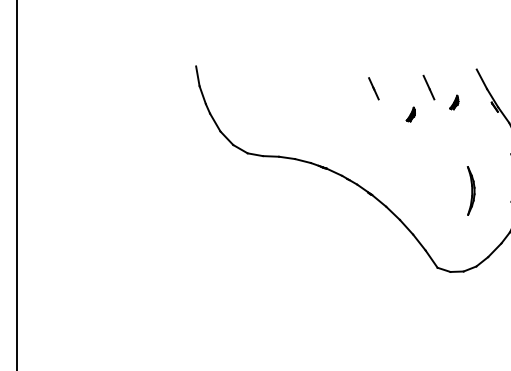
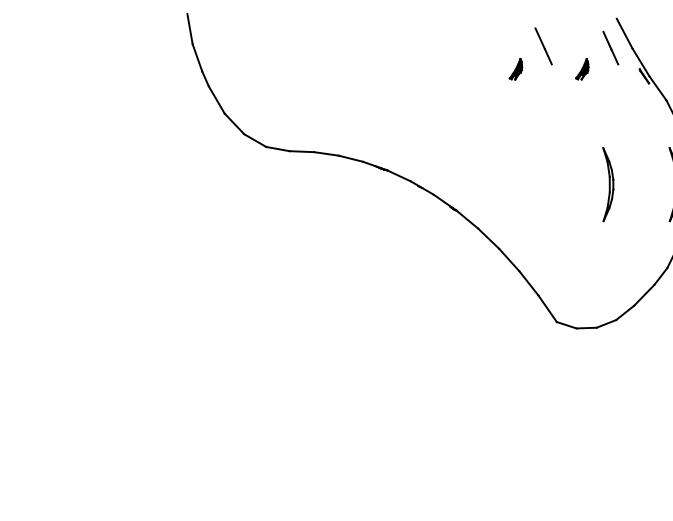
line: (373, 88) -> (610, 47), moved
part: (410, 114) -> (515, 69), moved
part: (470, 190) -> (607, 183), moved

